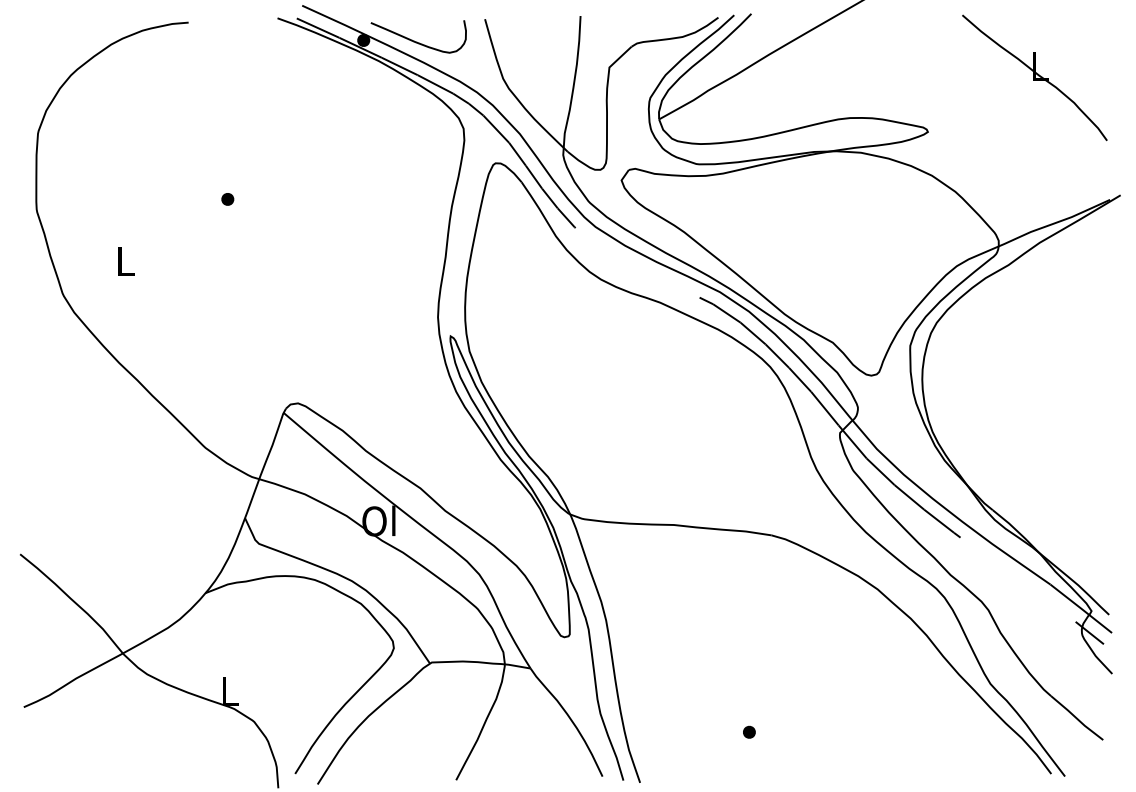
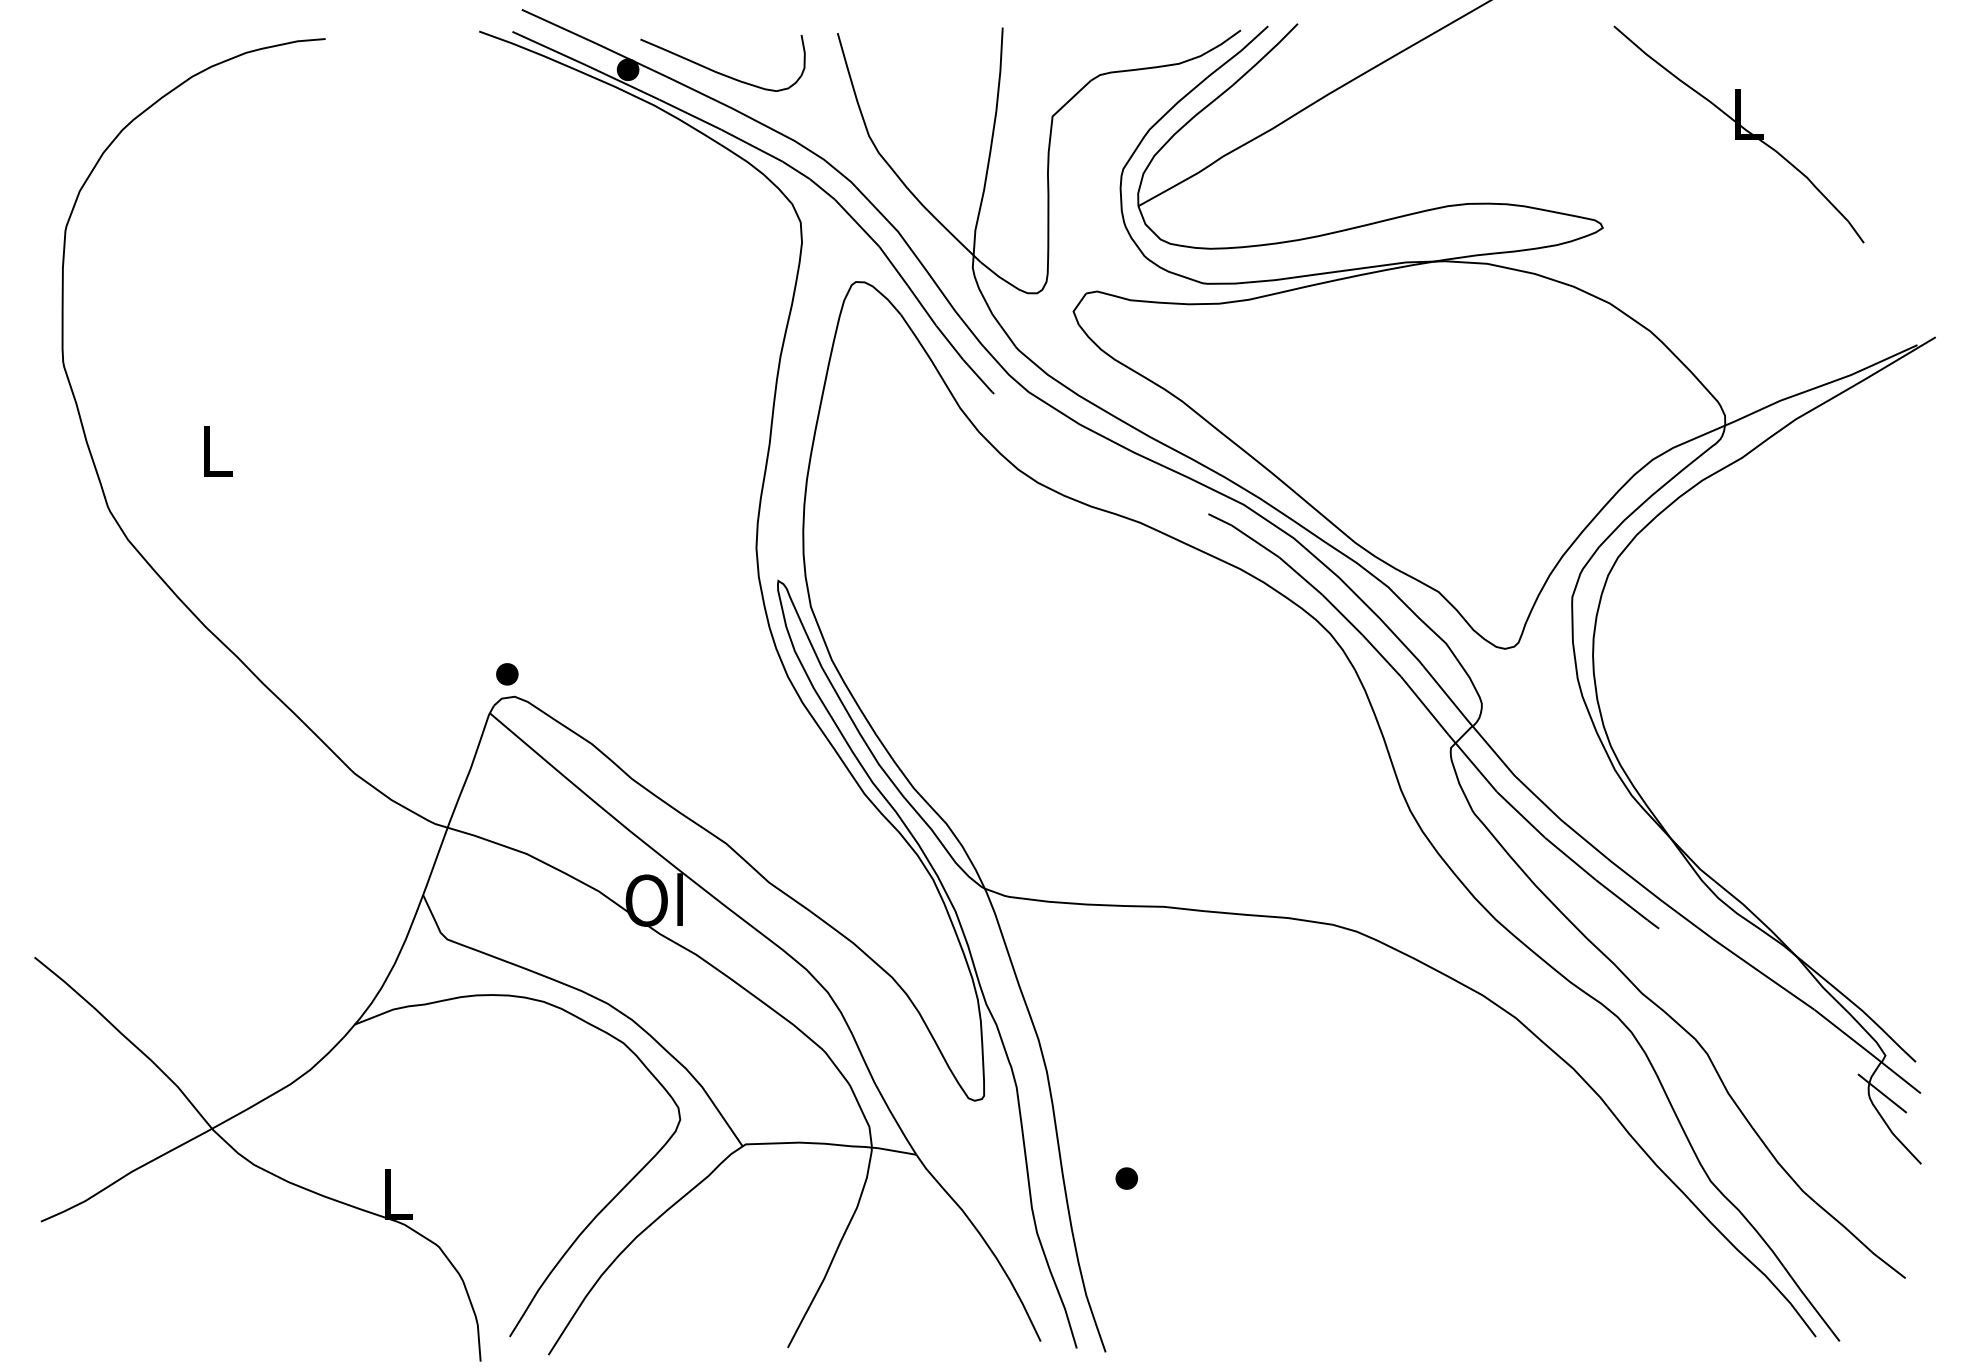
part: (1034, 77) -> (1738, 133), moved
part: (227, 199) -> (506, 674), moved
part: (749, 731) -> (1126, 1177), moved

